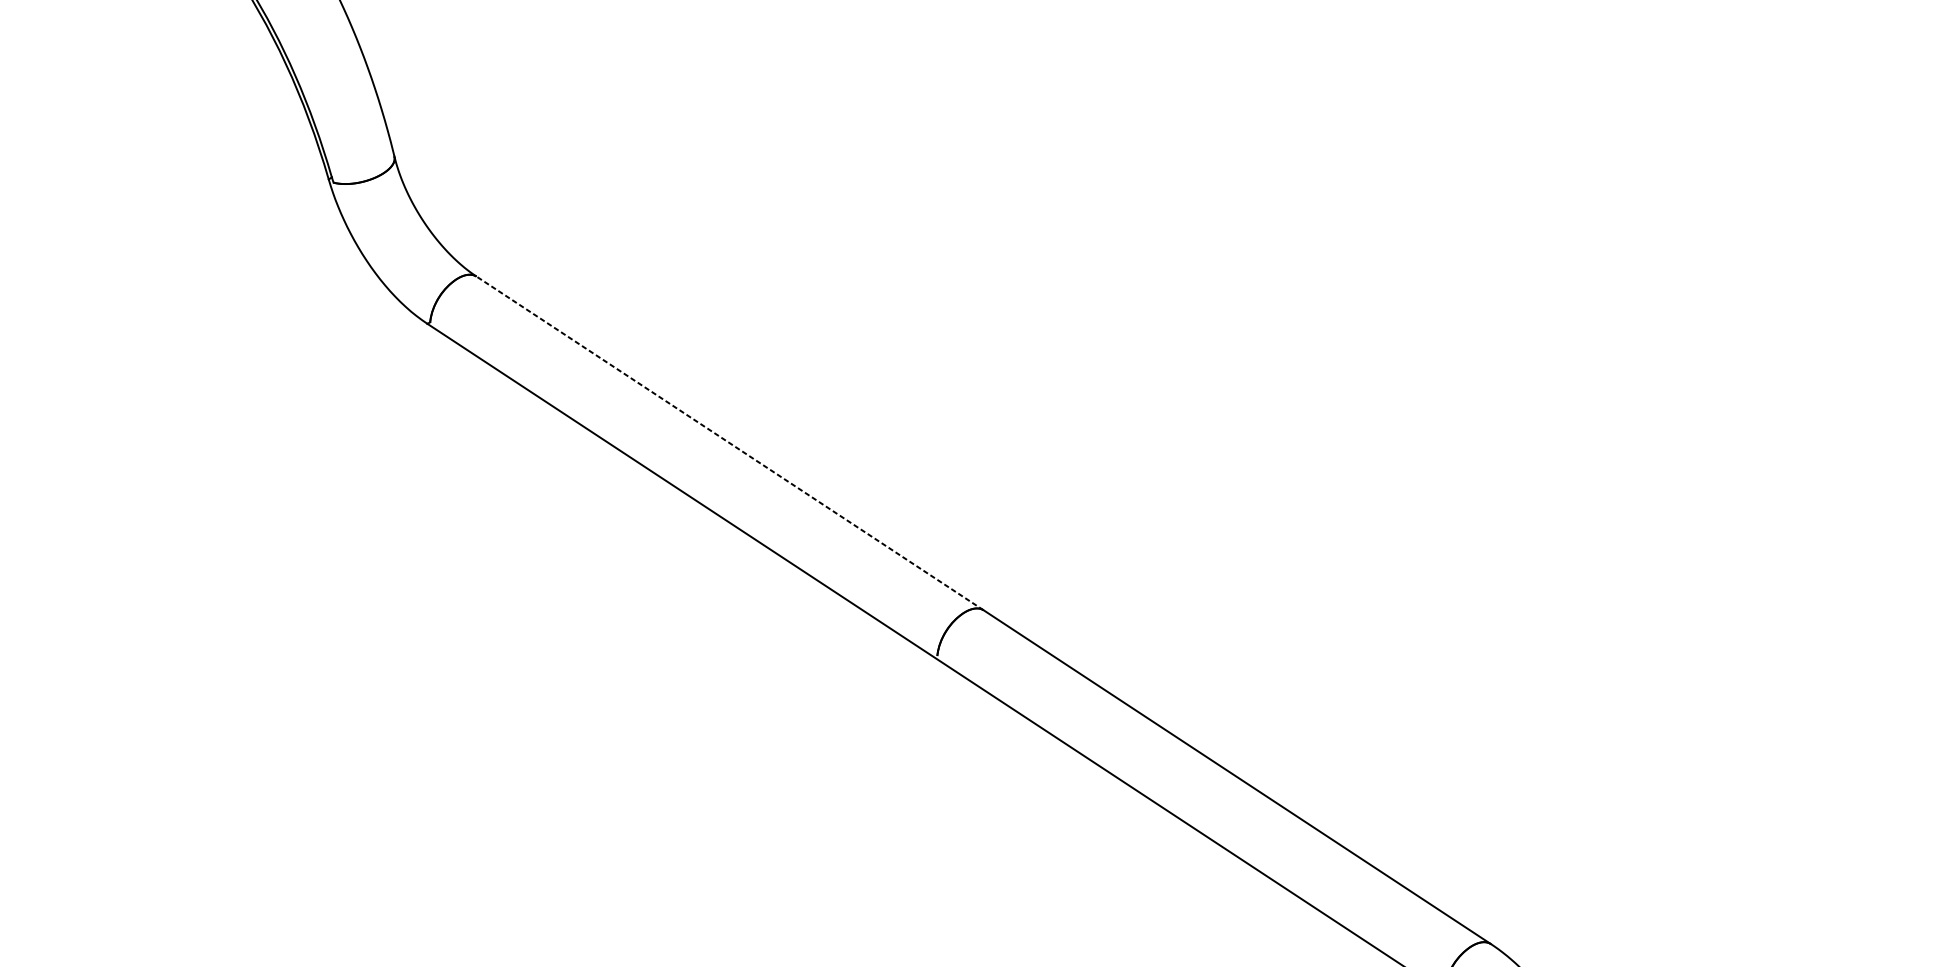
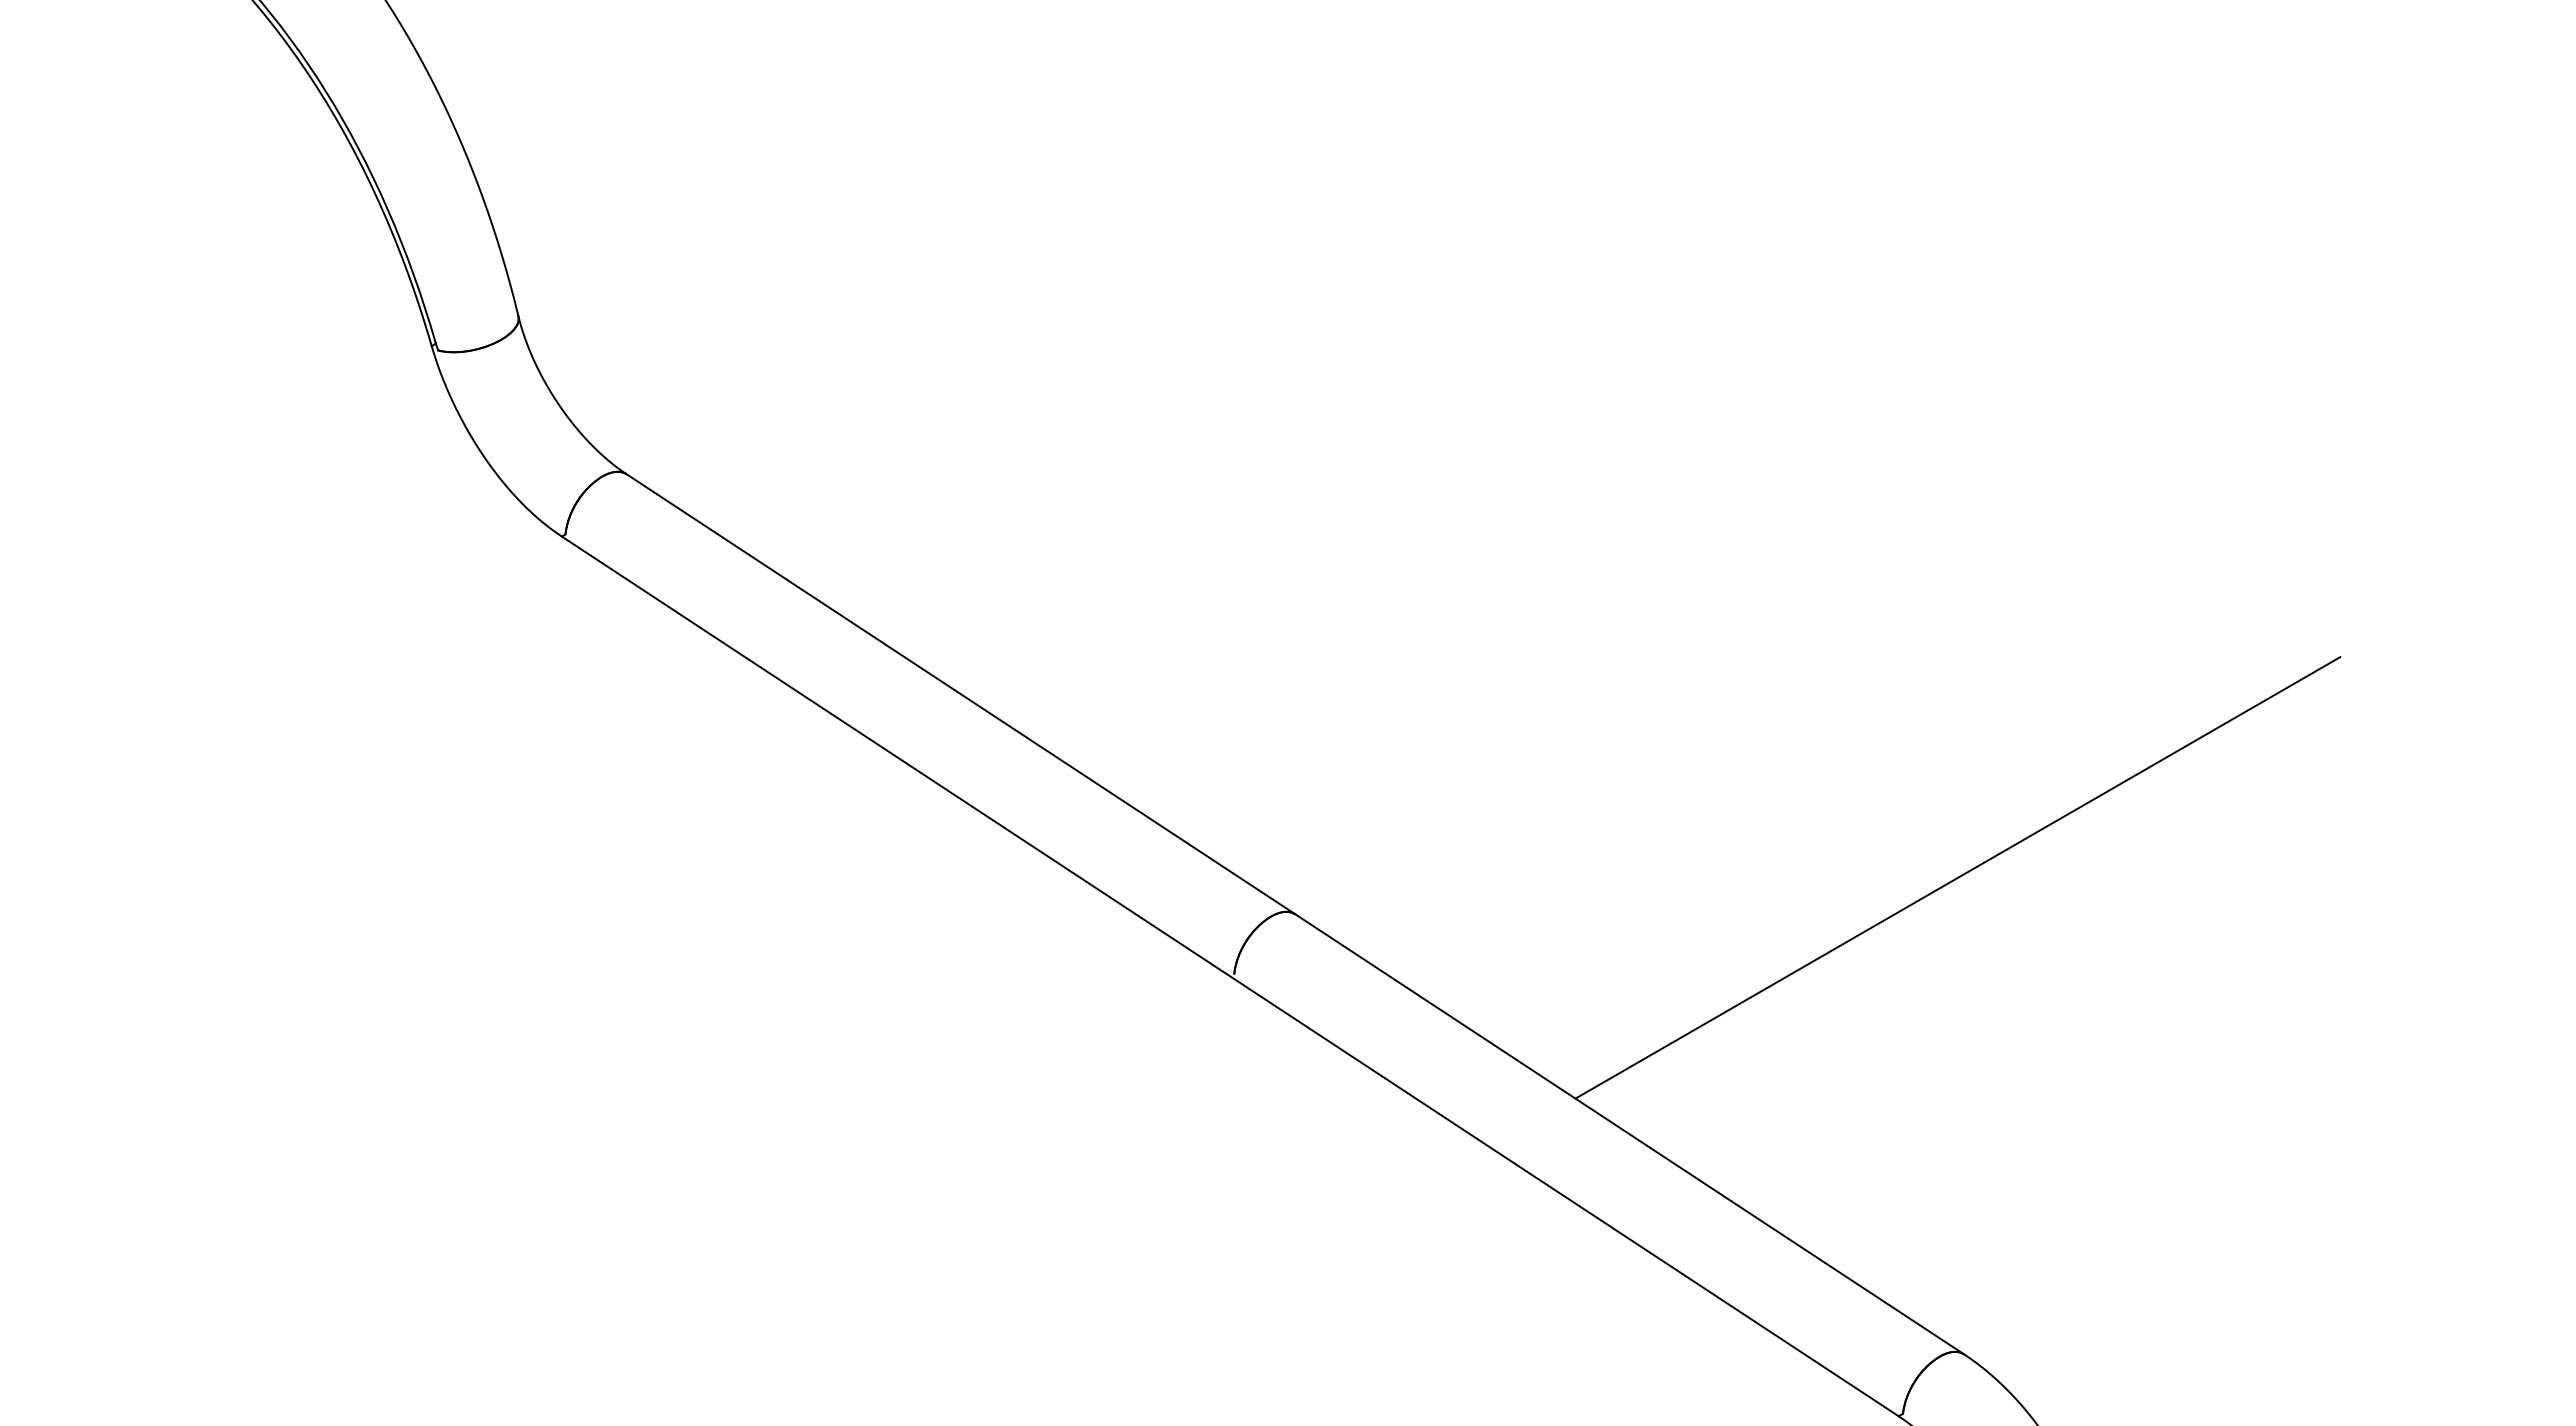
line: (729, 442) -> (960, 693), dashed -> solid
line: (1485, 582) -> (1957, 877), added

